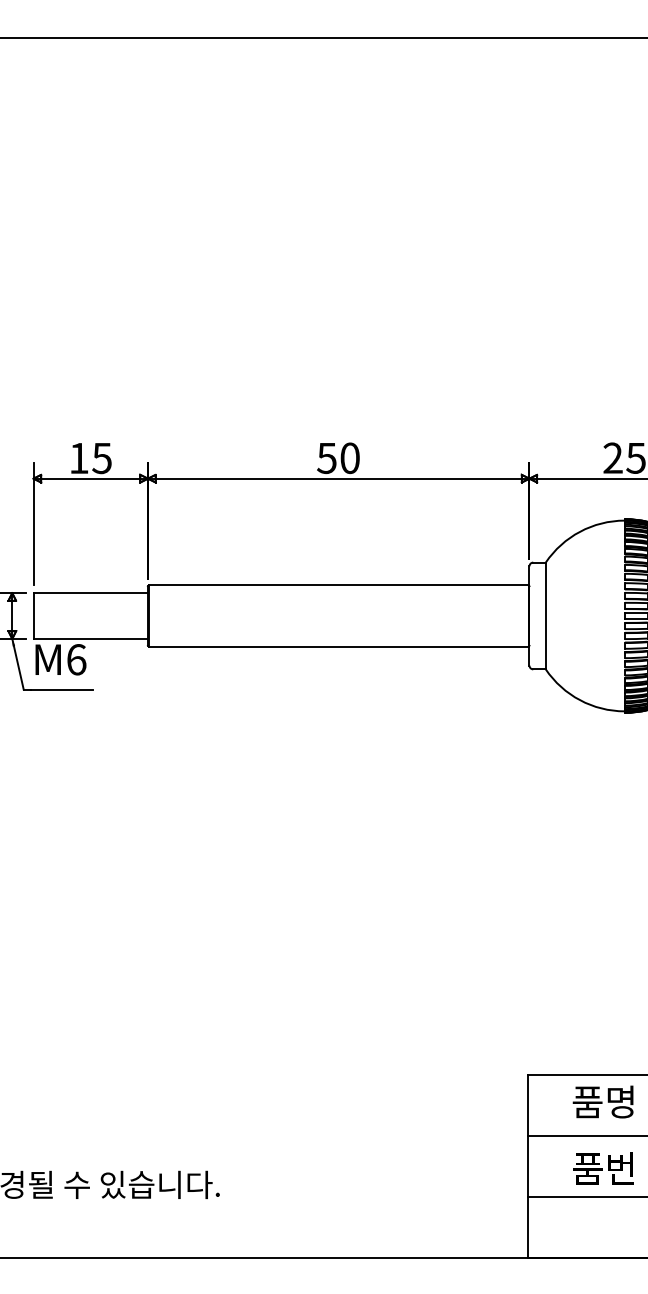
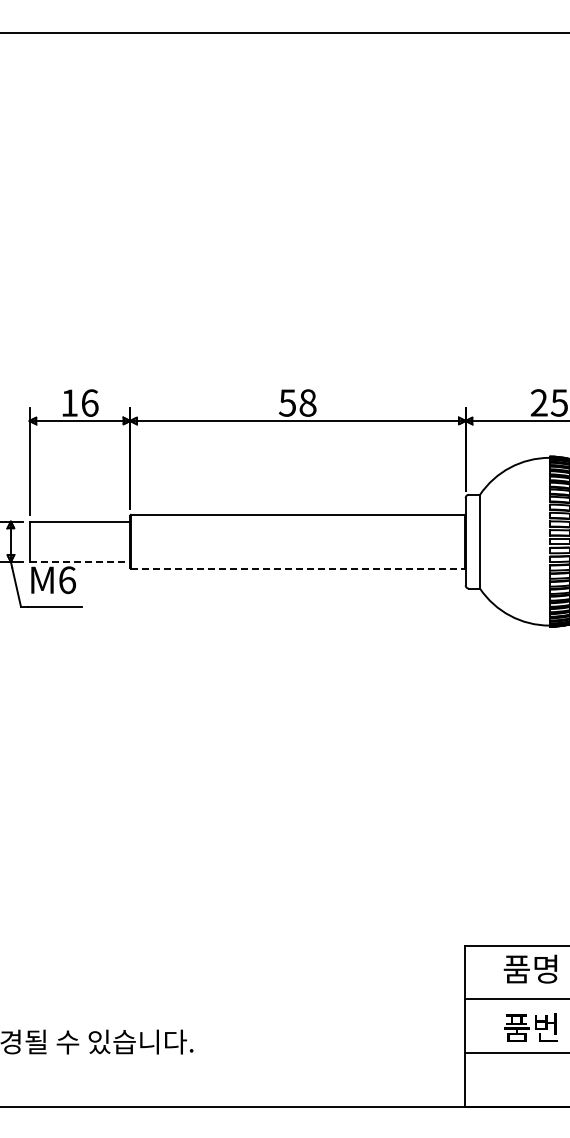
text: (101, 457) -> (89, 402), 15 -> 16
text: (349, 457) -> (307, 402), 50 -> 58
line: (91, 638) -> (80, 561), solid -> dashed
line: (339, 646) -> (298, 568), solid -> dashed

